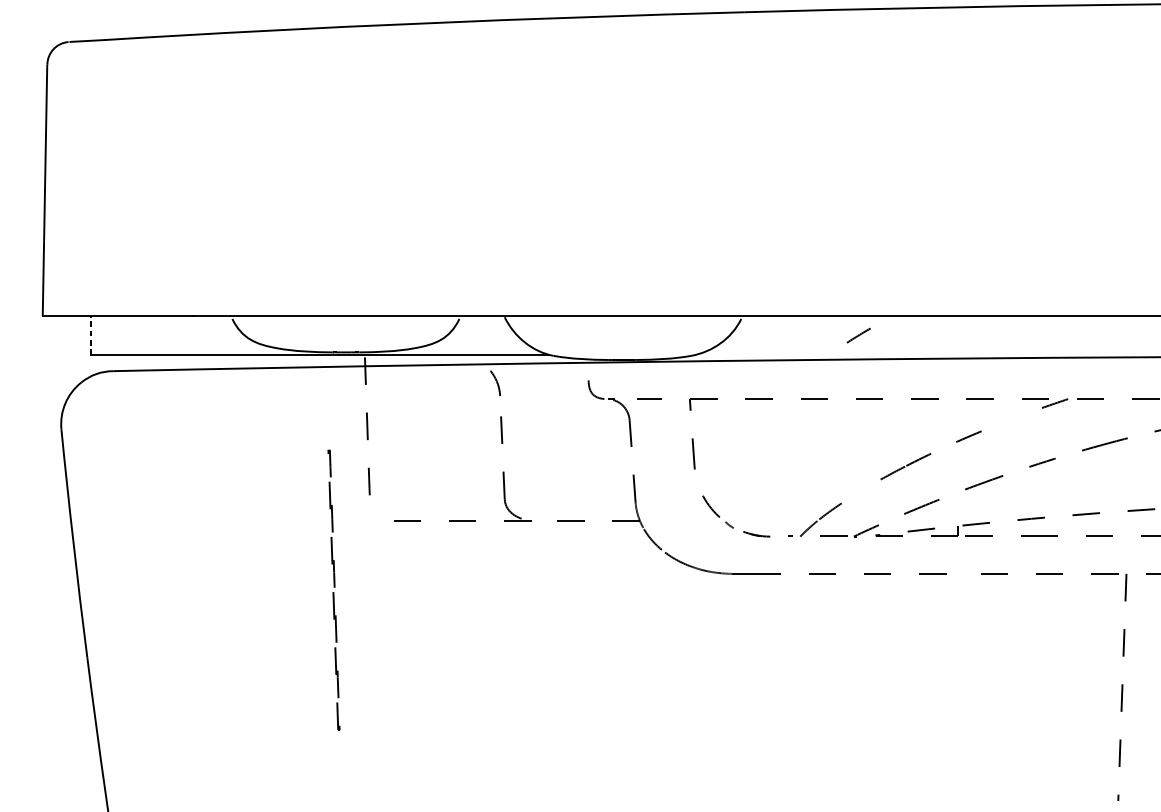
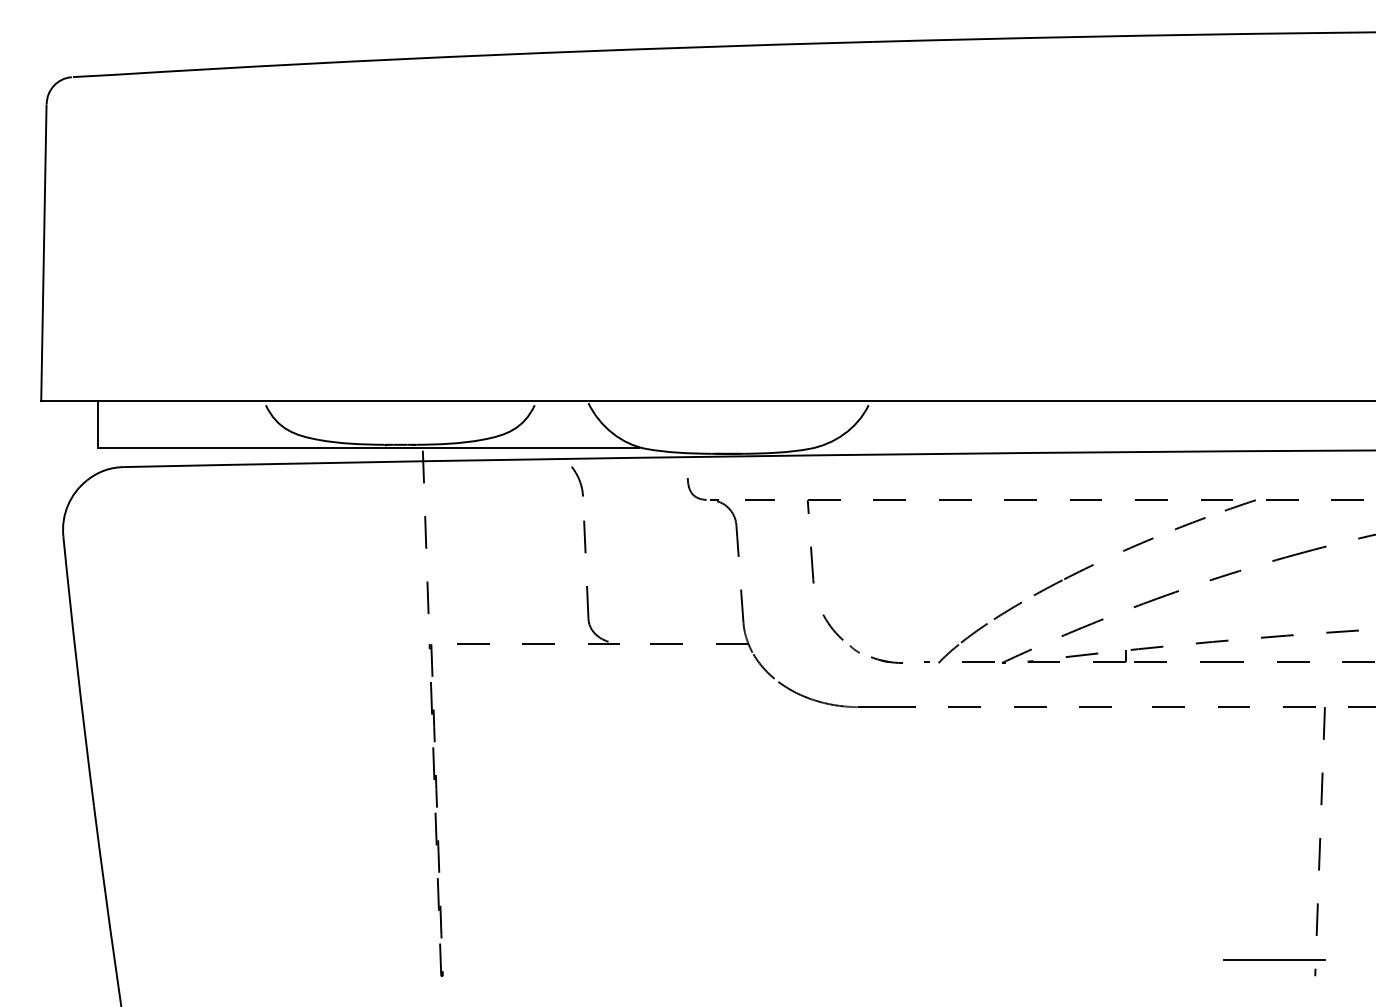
line: (91, 335) -> (98, 424), dashed -> solid
line: (858, 335) -> (1007, 610), moved
line: (1012, 418) -> (1189, 523), added
part: (333, 590) -> (435, 810), moved
line: (1083, 787) -> (1273, 960), added

